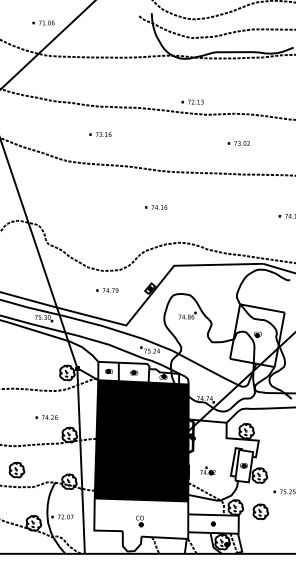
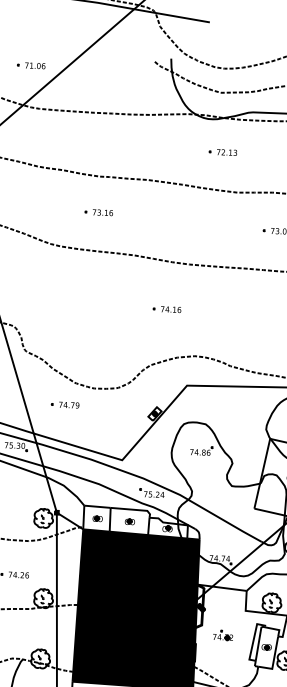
part: (192, 101) -> (222, 151), moved
part: (107, 290) -> (65, 404), moved
part: (207, 470) -> (222, 634), moved

